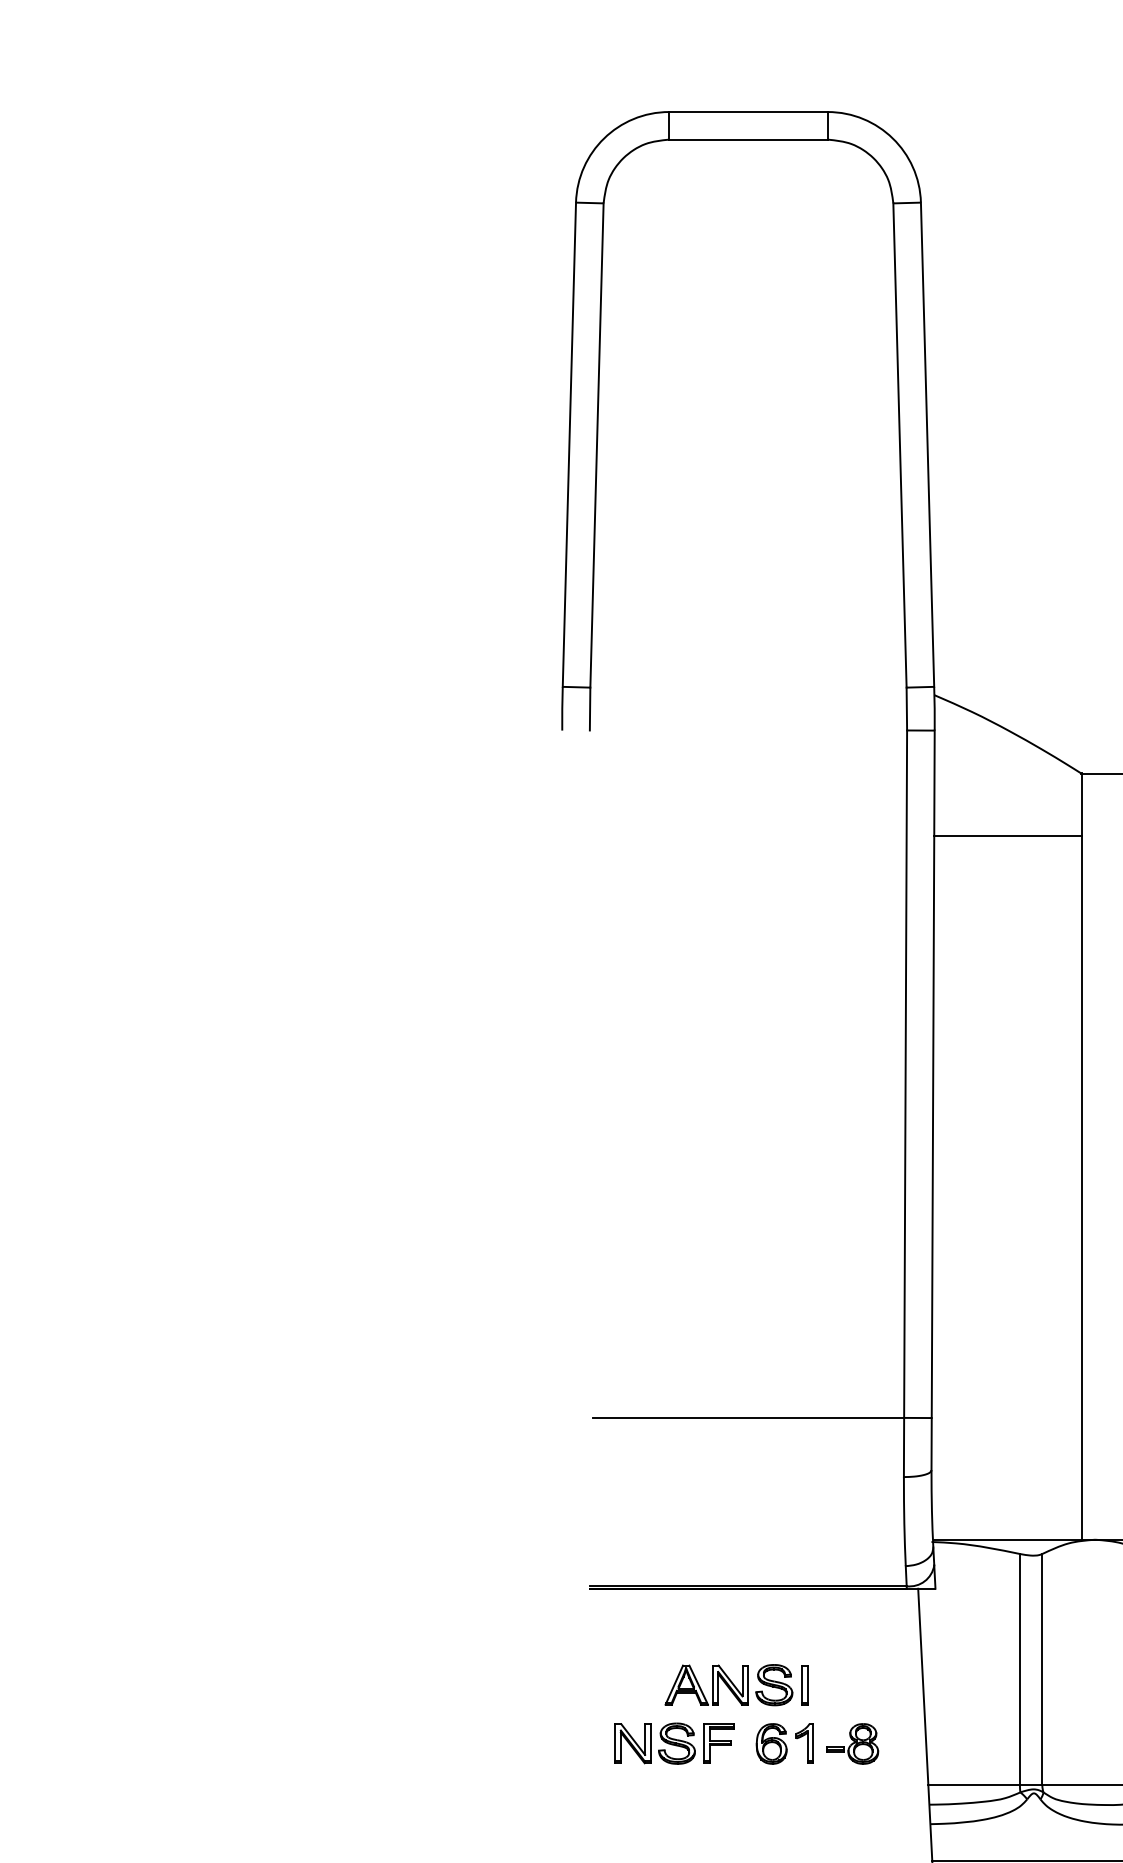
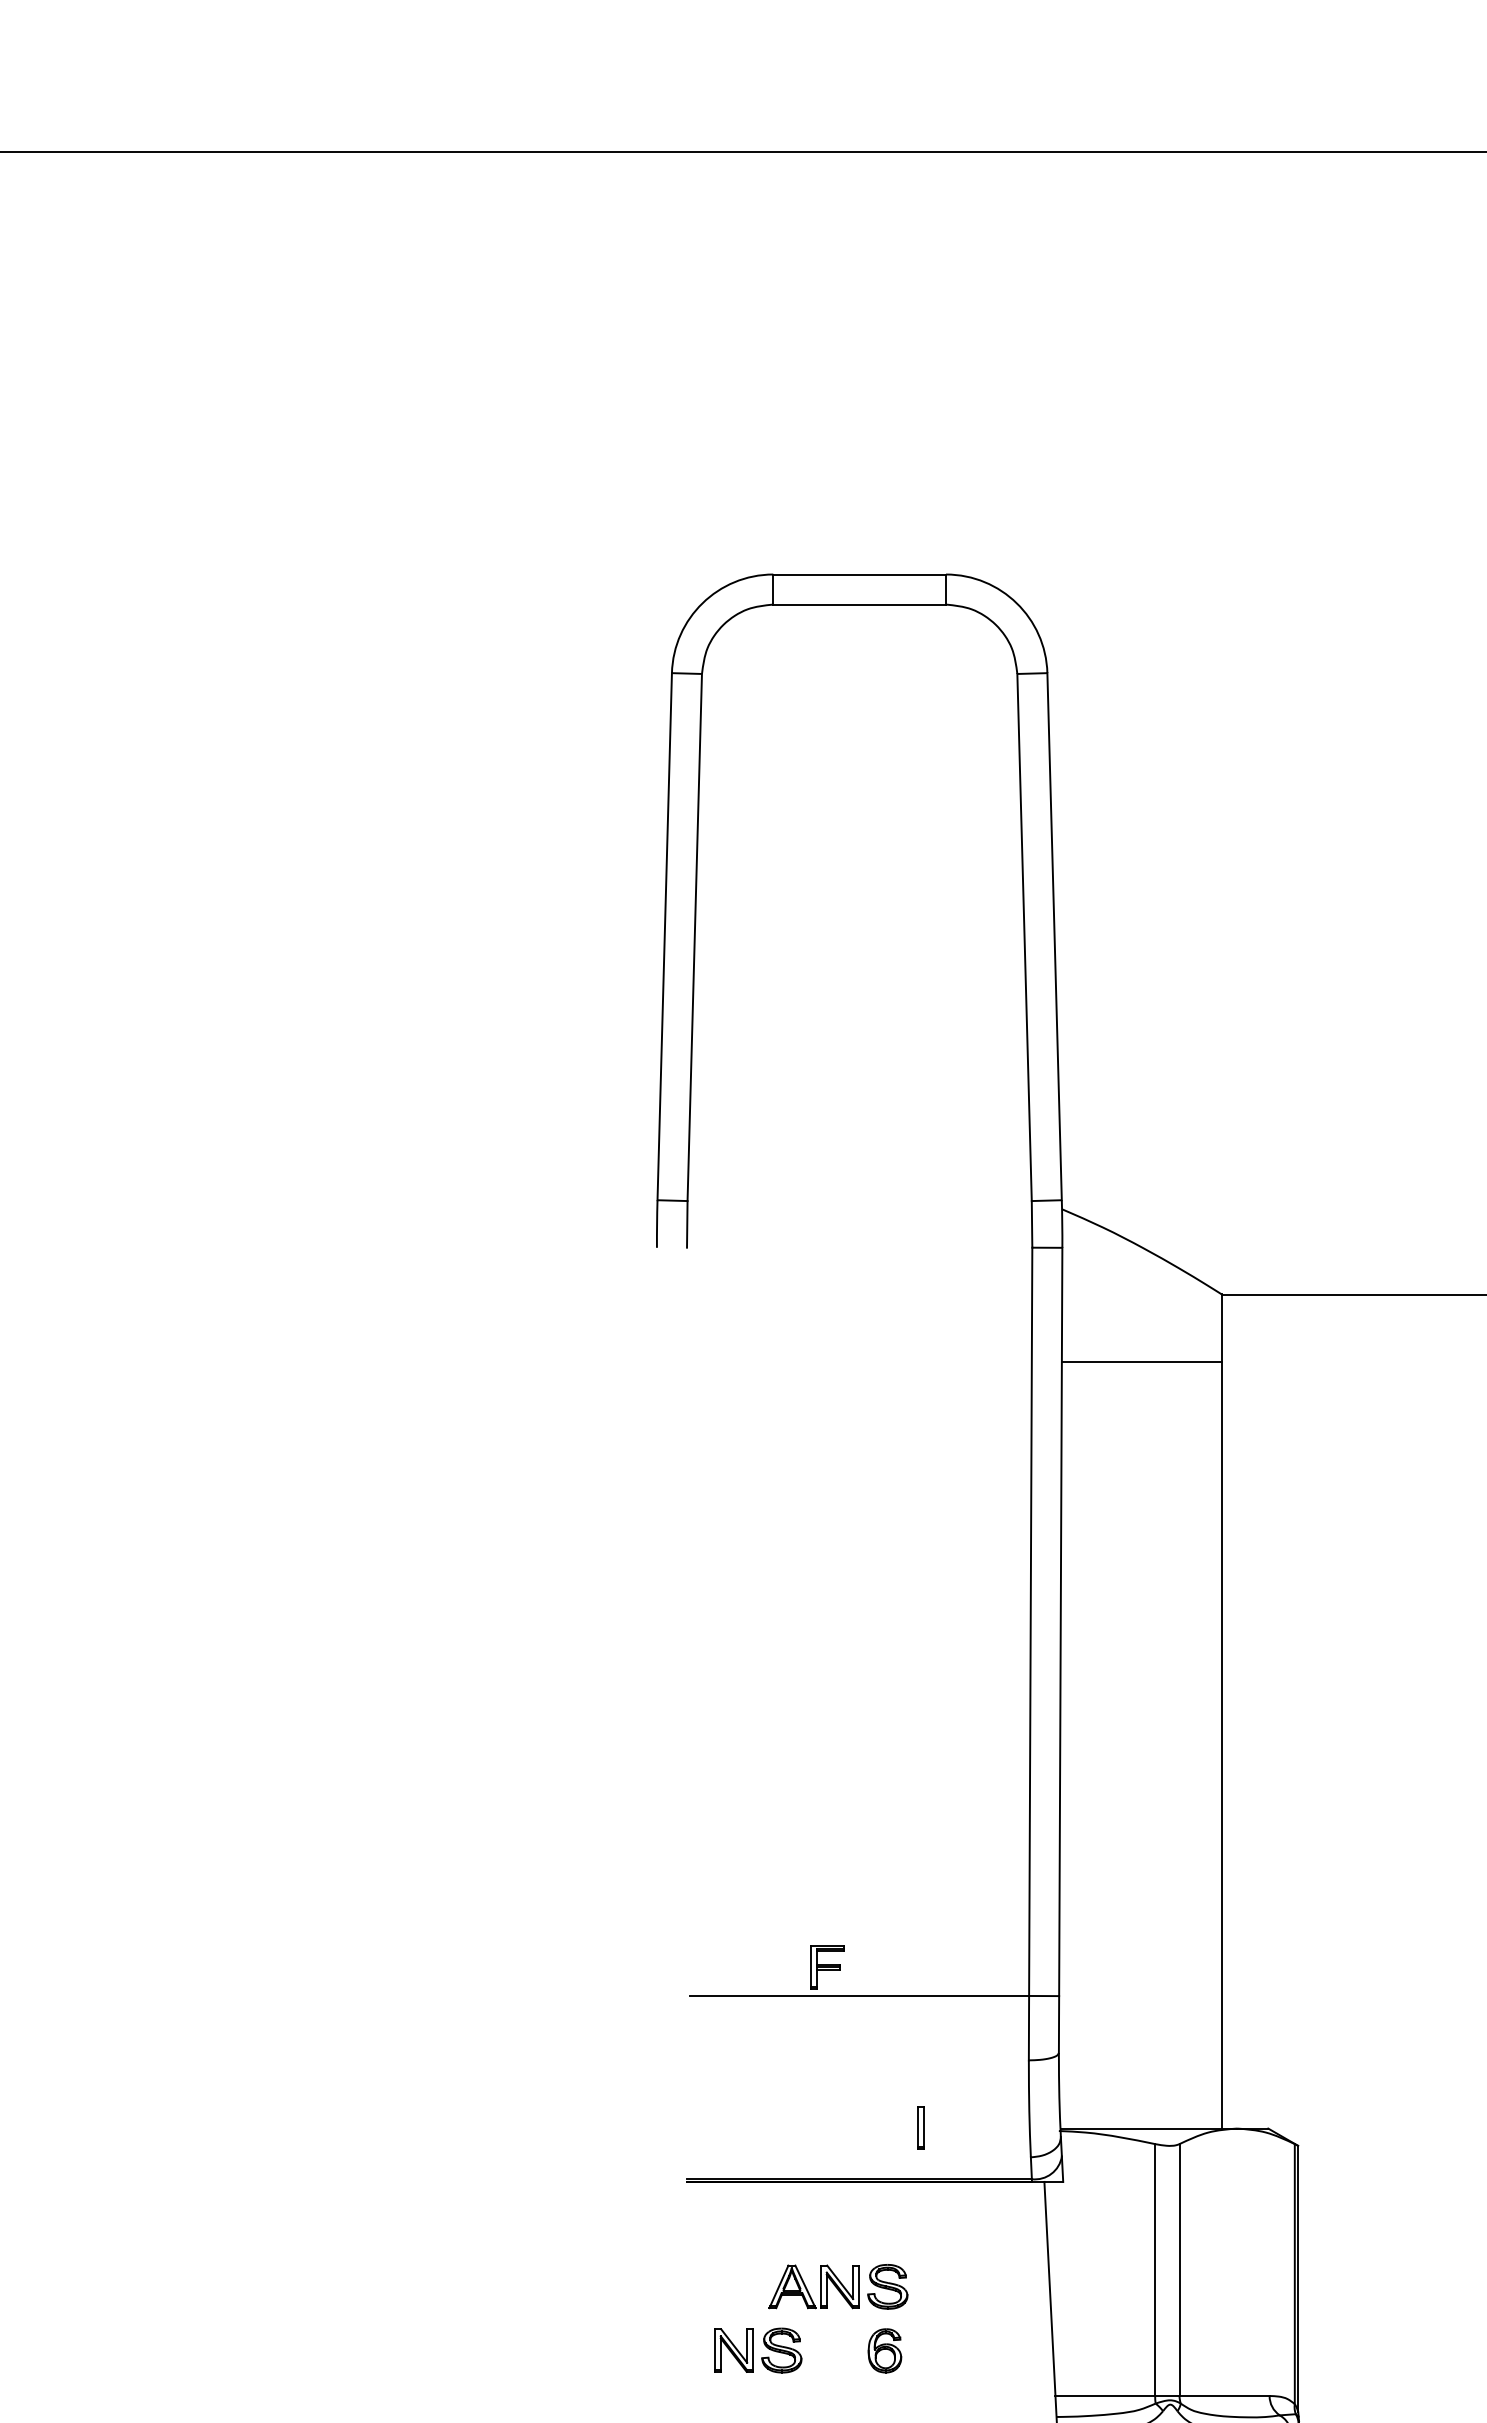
part: (804, 1684) -> (920, 2127), moved
part: (718, 1743) -> (827, 1967), moved
part: (804, 1743) -> (920, 2350), removed
part: (852, 1743) -> (972, 2350), removed

